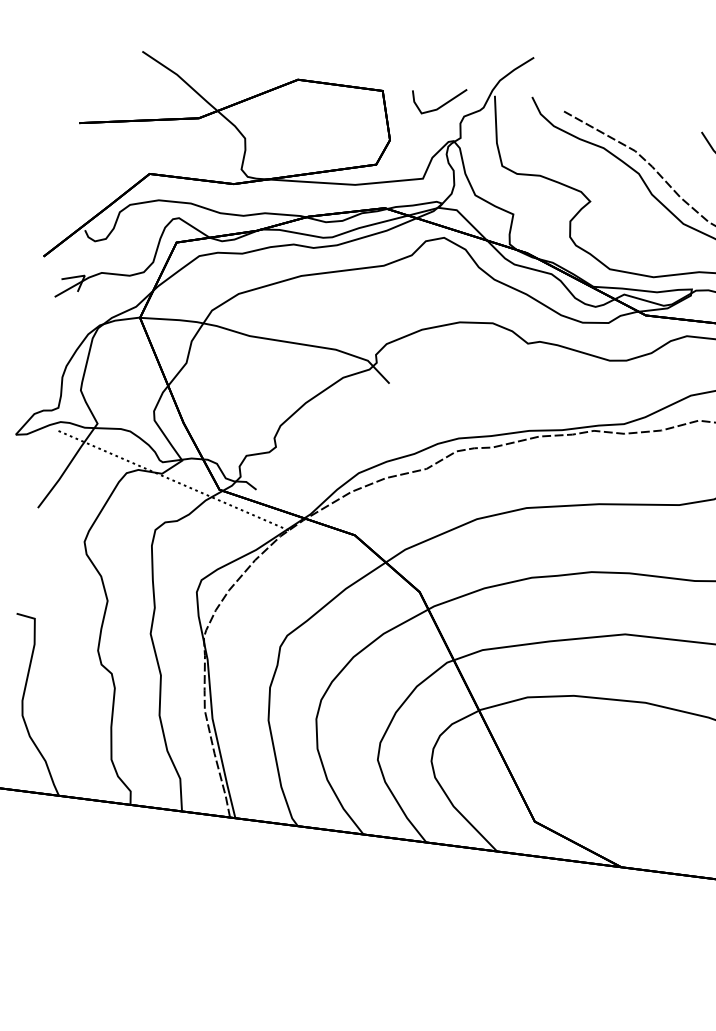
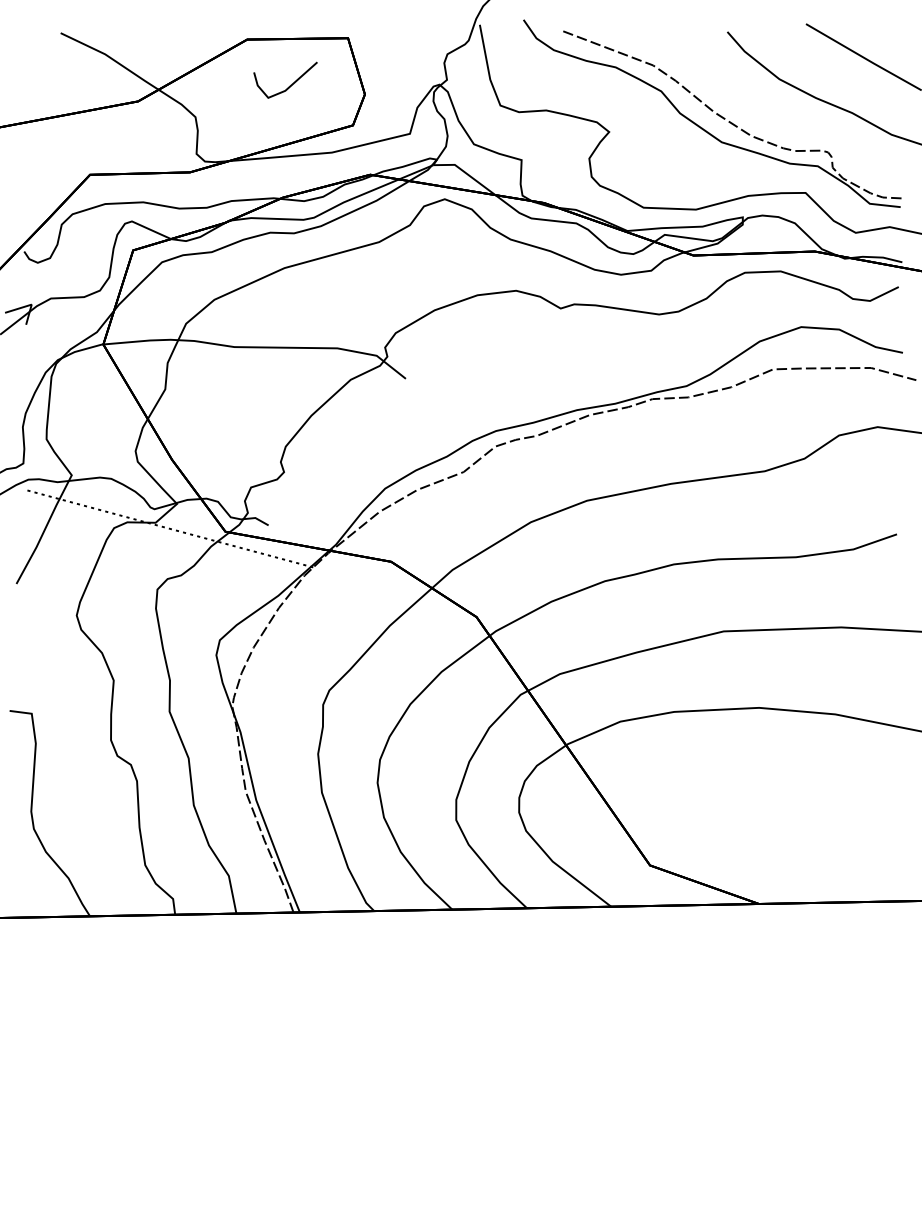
line: (441, 104) -> (290, 84), moved

